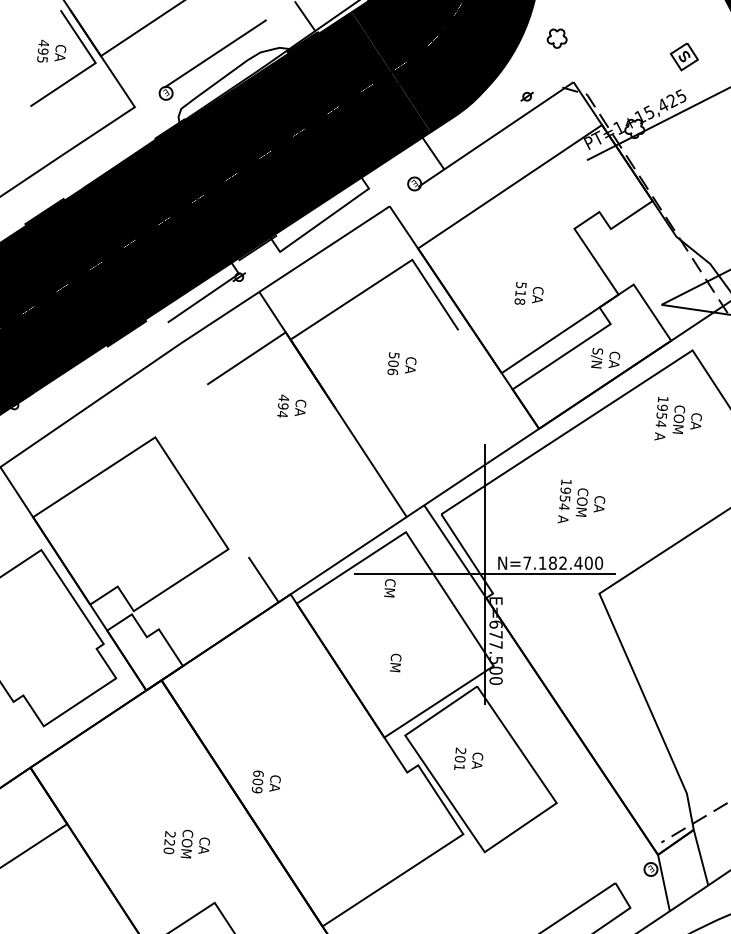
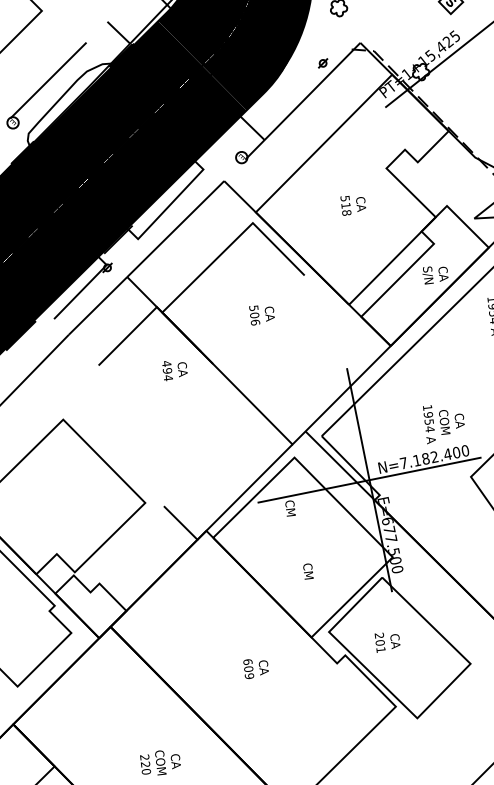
text: (528, 293) -> (352, 204), moved
text: (581, 501) -> (443, 421), moved
text: (265, 781) -> (255, 667), moved

